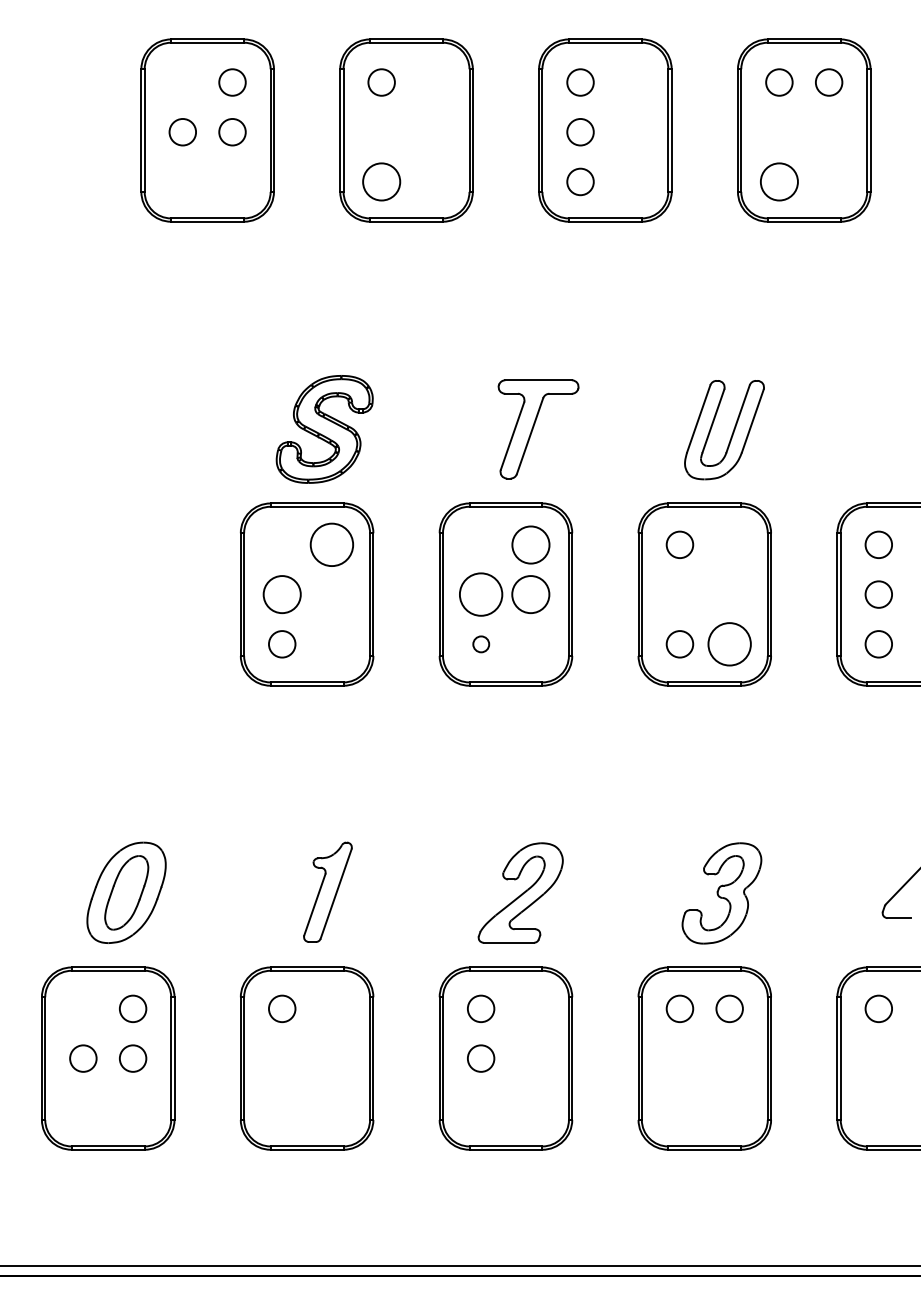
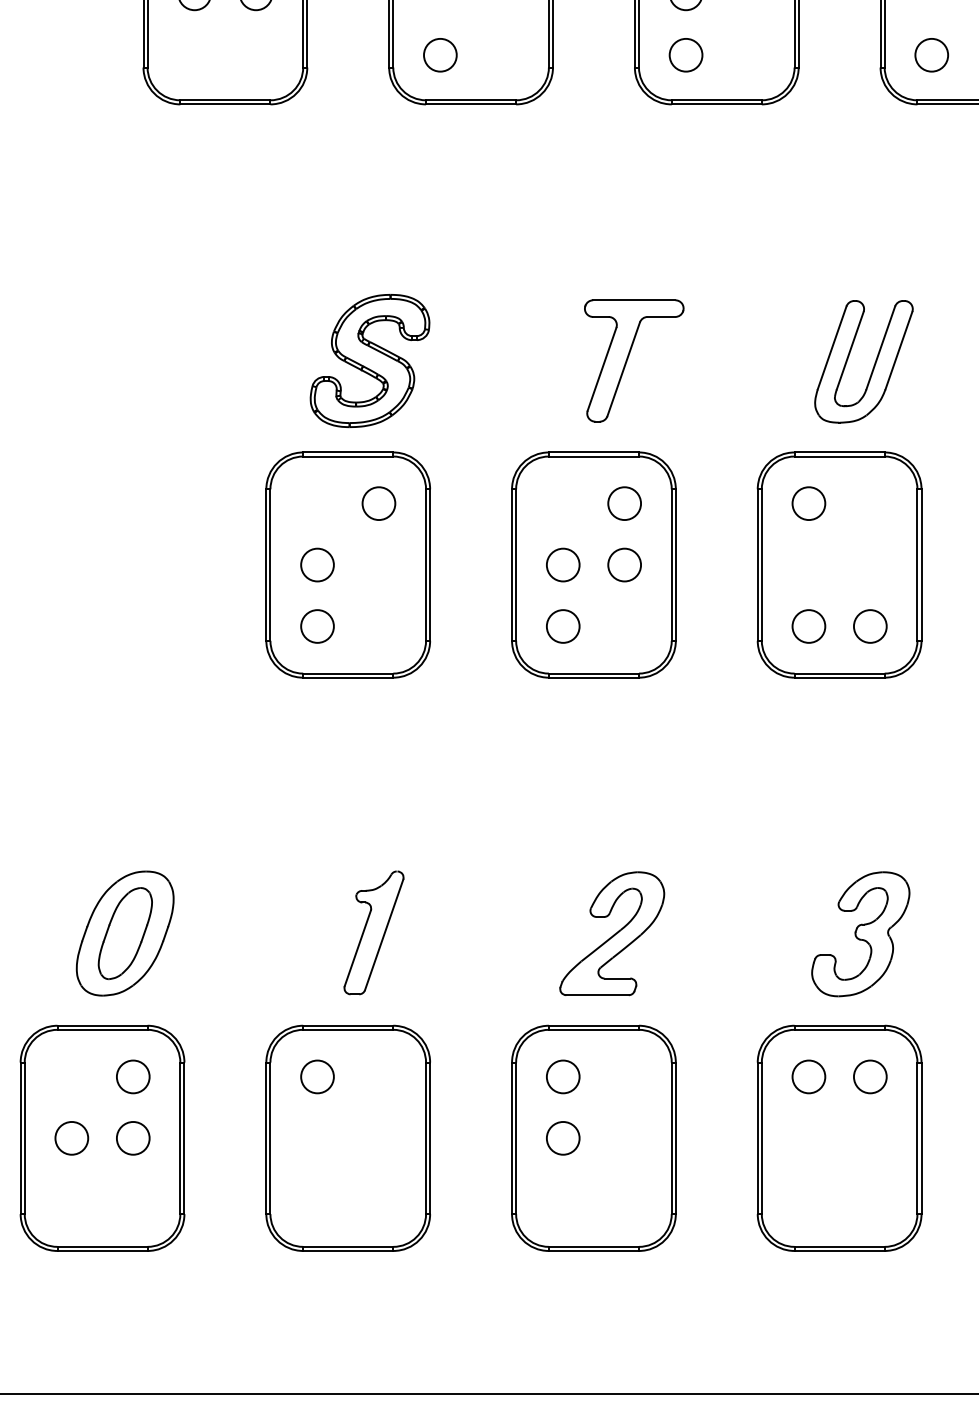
circle: (381, 181) -> (440, 54), size x0.71
circle: (779, 181) -> (931, 54), size x0.71
circle: (331, 544) -> (378, 503), size x0.62
circle: (530, 544) -> (624, 503), size x0.71
circle: (282, 594) -> (317, 564), size x0.71
circle: (480, 594) -> (562, 564), size x0.62
circle: (530, 594) -> (624, 564), size x0.71
circle: (481, 644) -> (563, 626), size x1.67
circle: (729, 644) -> (870, 626), size x0.62

